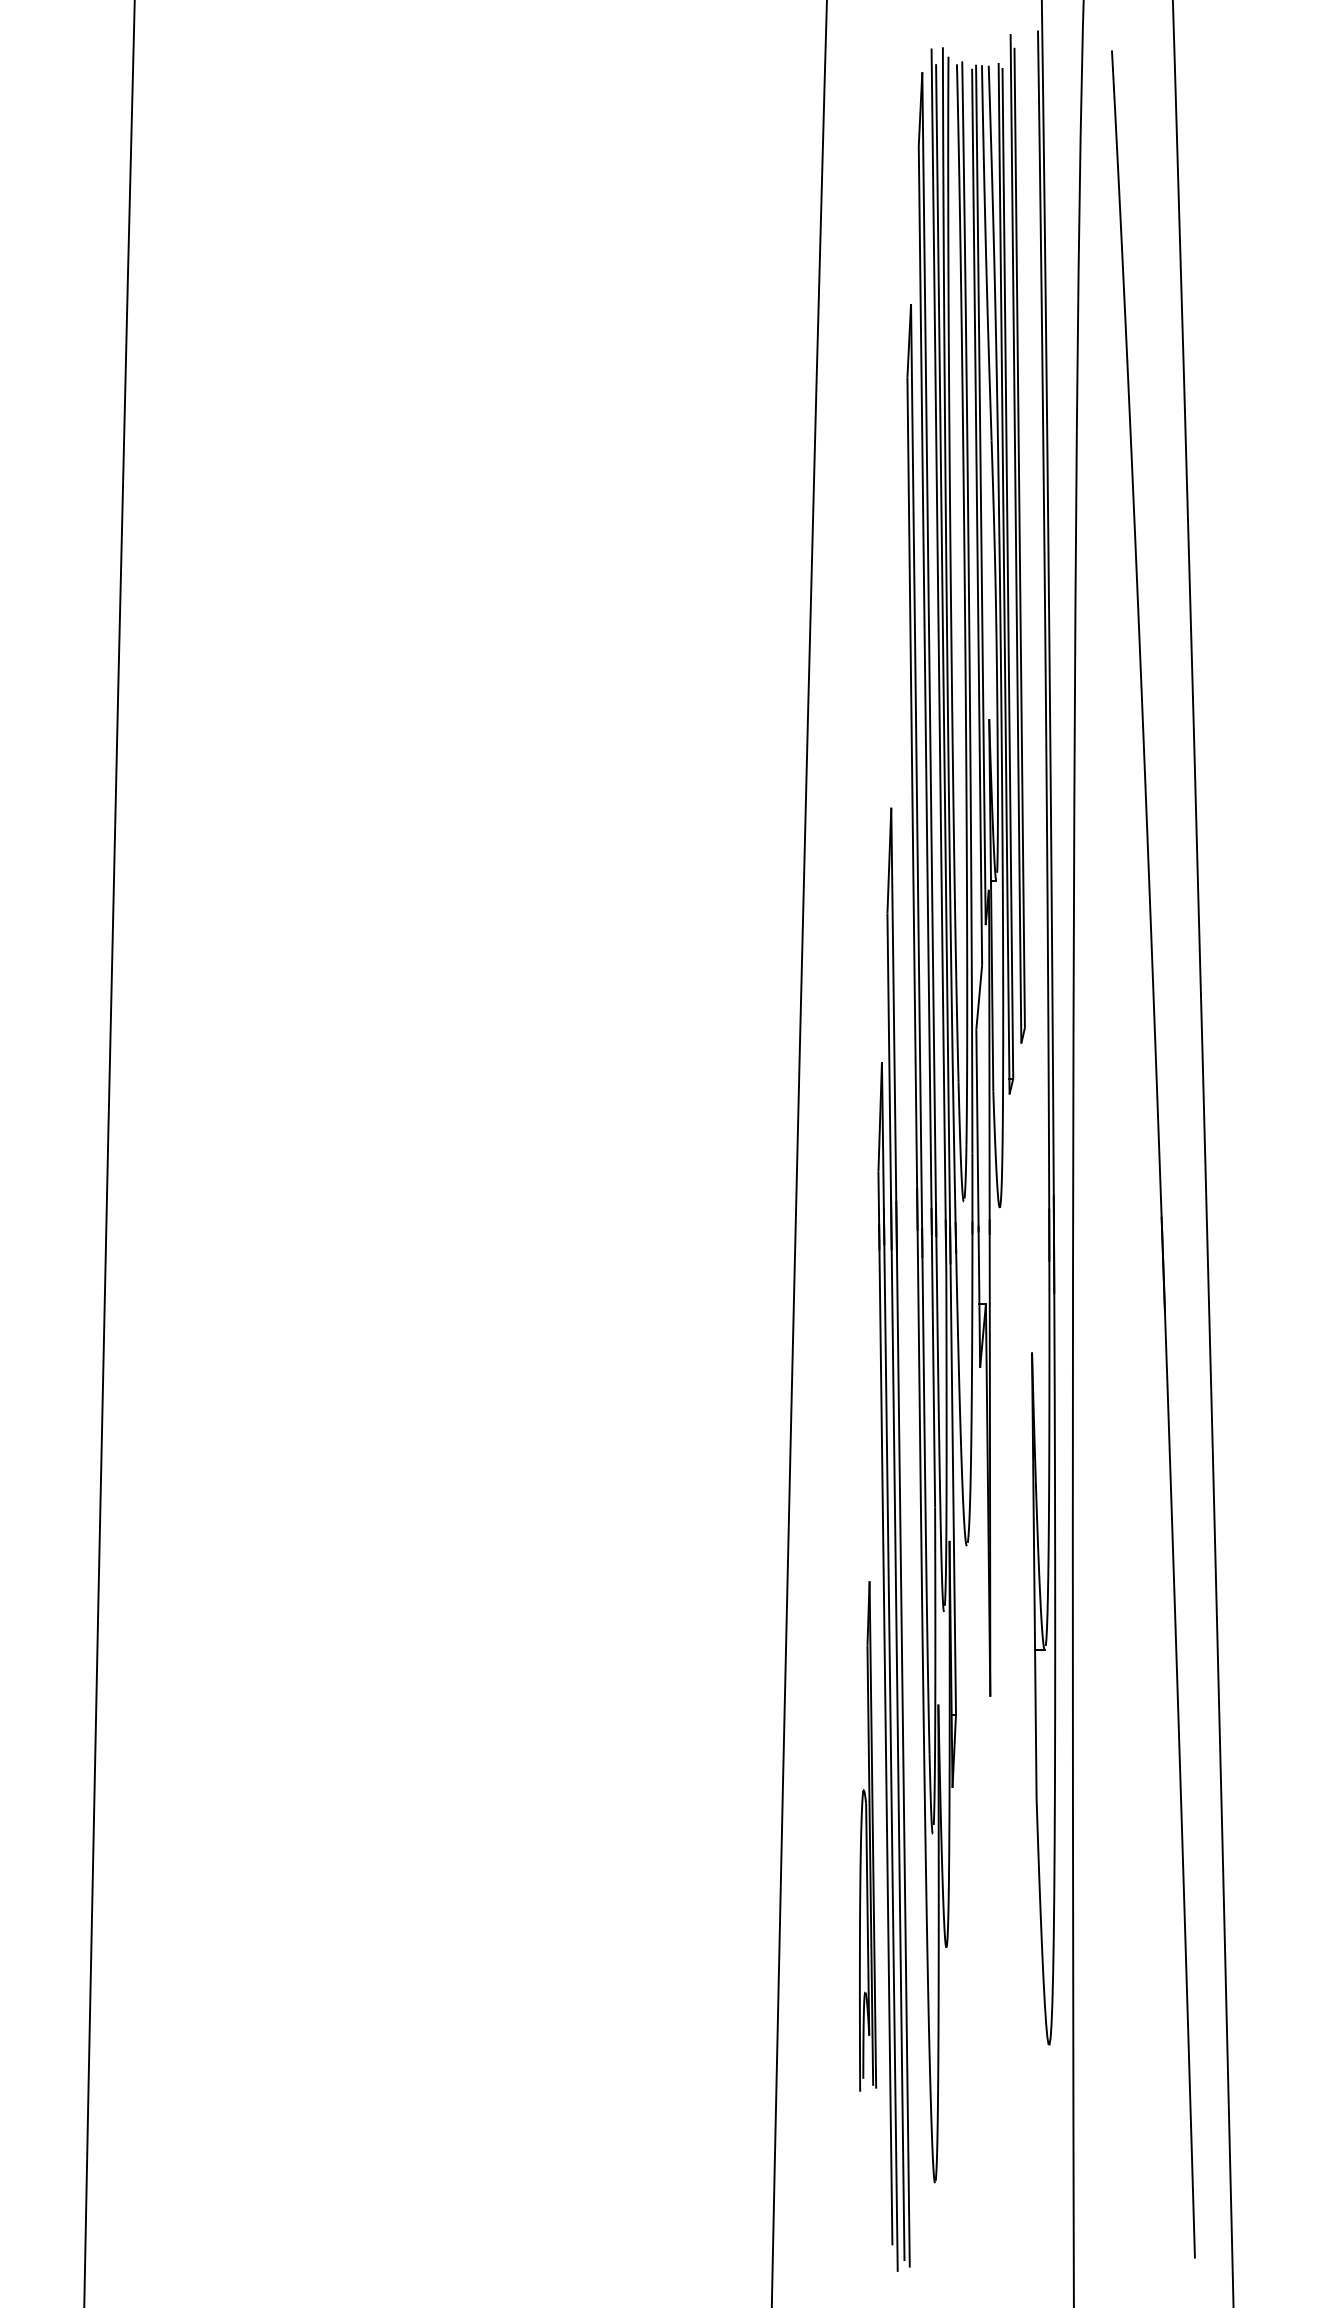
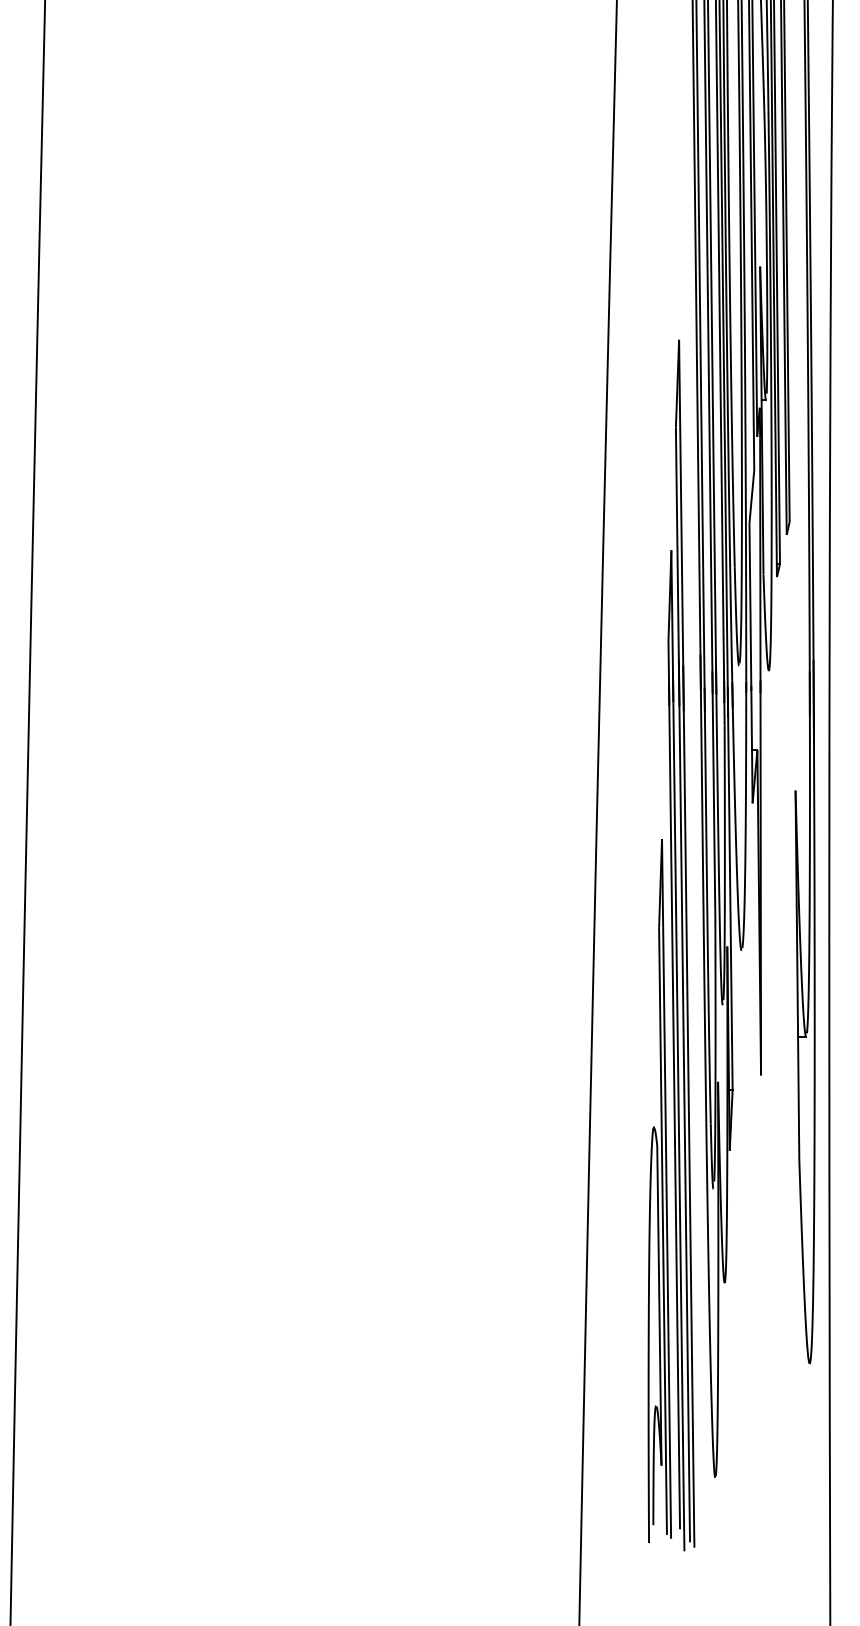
part: (867, 1836) -> (659, 1191), size x1.67

